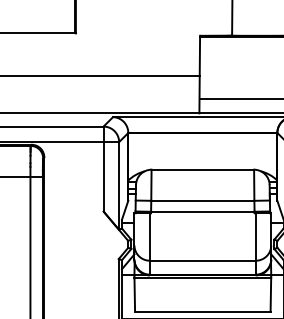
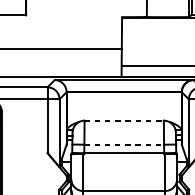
line: (203, 169) -> (124, 120), solid -> dashed
line: (202, 200) -> (123, 144), solid -> dashed

